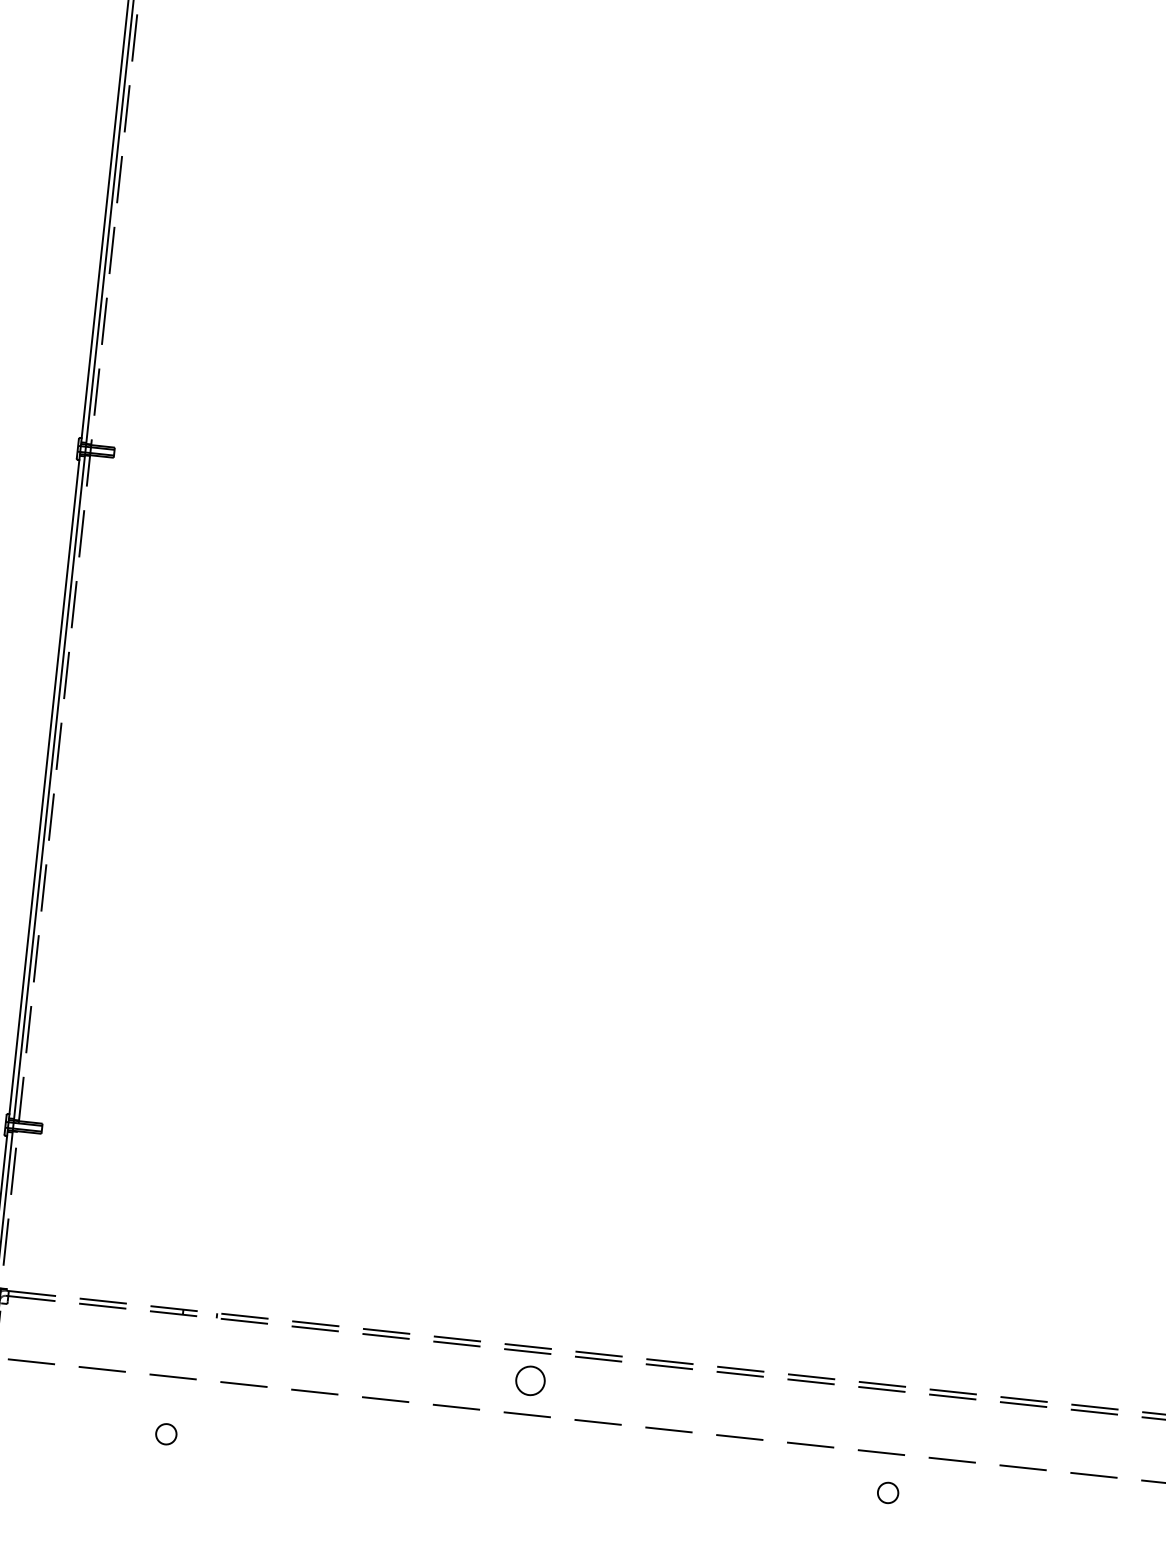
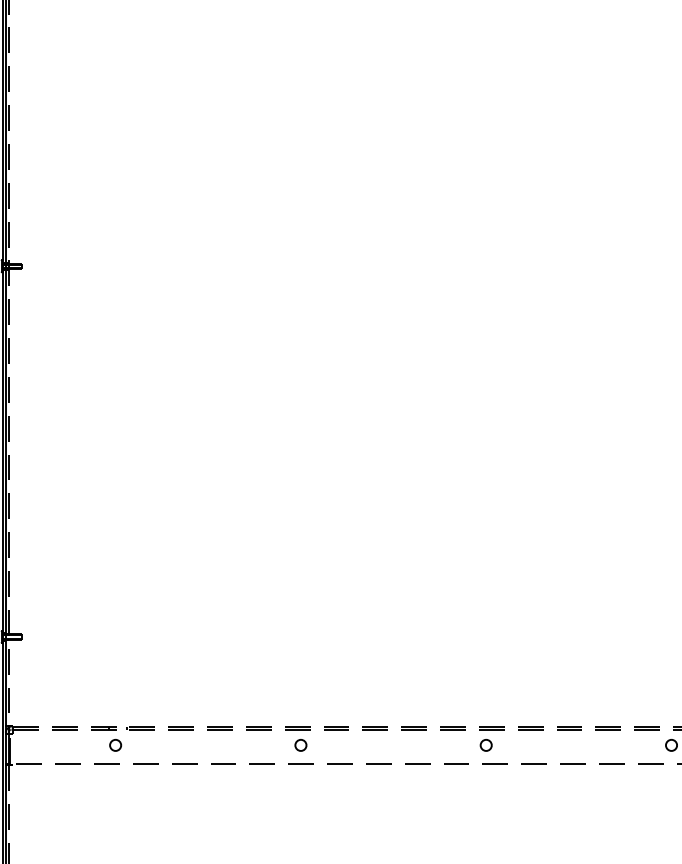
circle: (529, 1381) -> (300, 745), size x0.71
circle: (166, 1434) -> (115, 745), moved
circle: (886, 1493) -> (485, 745), moved

